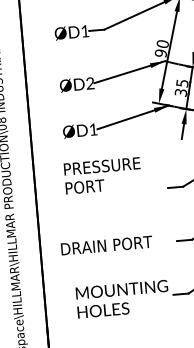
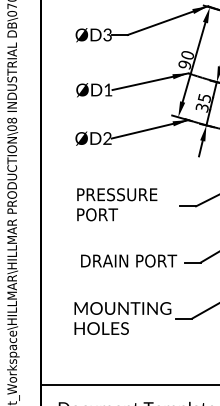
text: (85, 30) -> (107, 34), ØD1 -> ØD3
text: (90, 82) -> (108, 89), ØD2 -> ØD1
text: (93, 129) -> (107, 138), ØD1 -> ØD2
text: (103, 175) -> (117, 204), moved
text: (107, 245) -> (129, 260), moved

